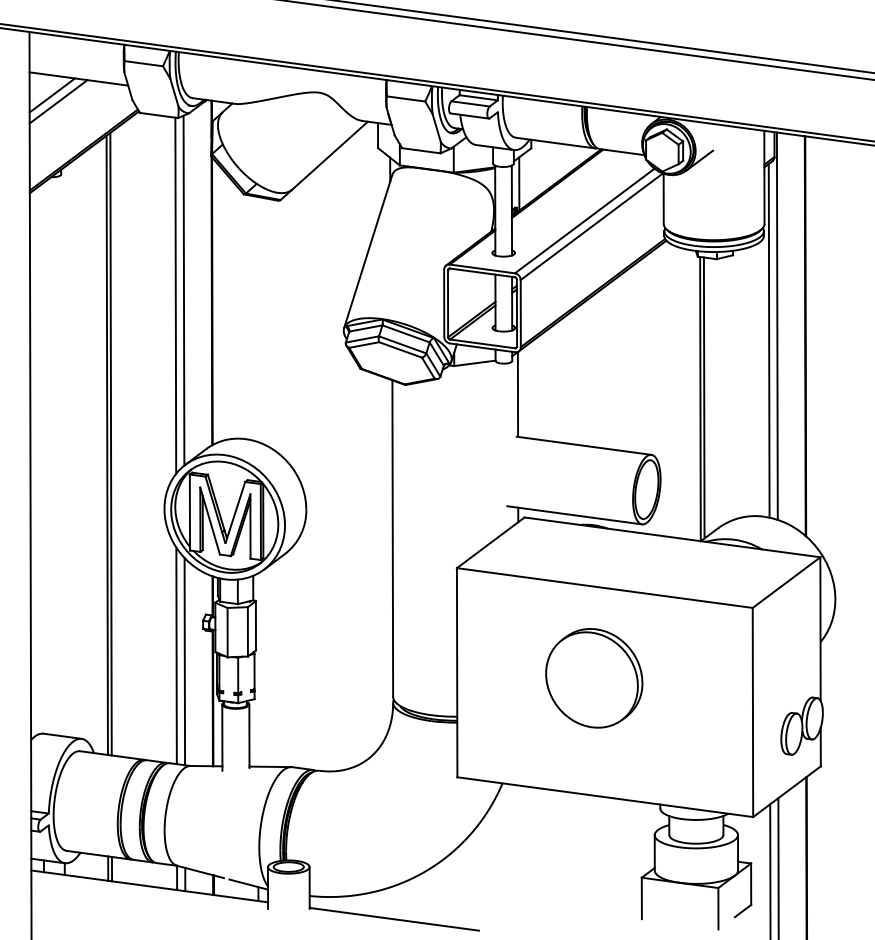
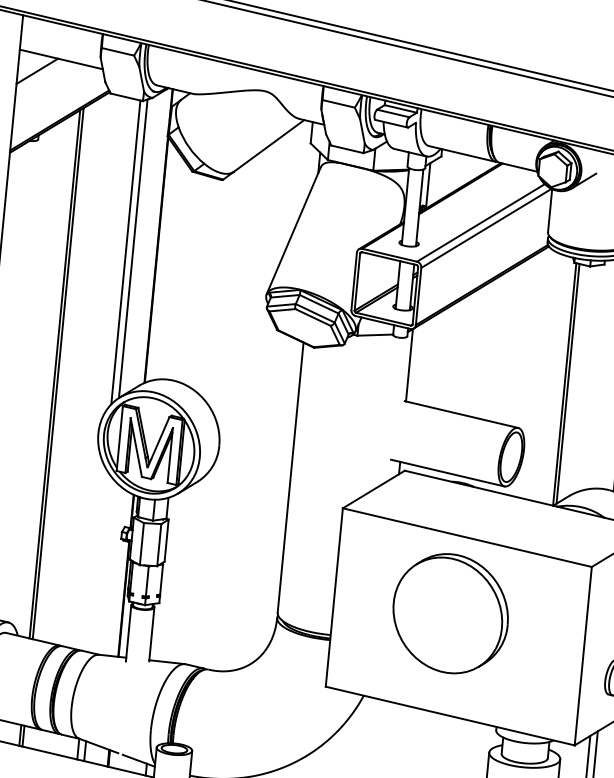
line: (58, 101) -> (42, 76), removed
line: (176, 655) -> (96, 559), removed
line: (184, 661) -> (102, 565), removed
part: (594, 678) -> (450, 613), size x1.4

